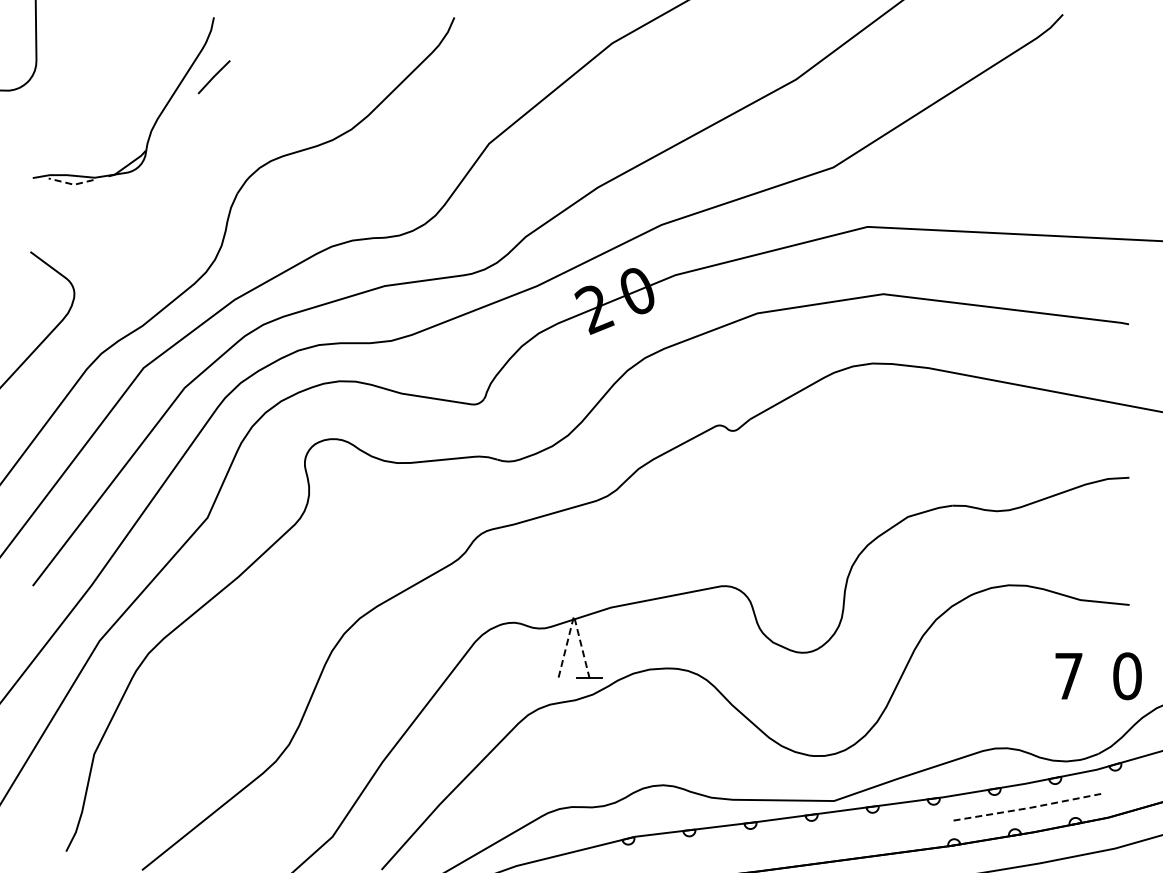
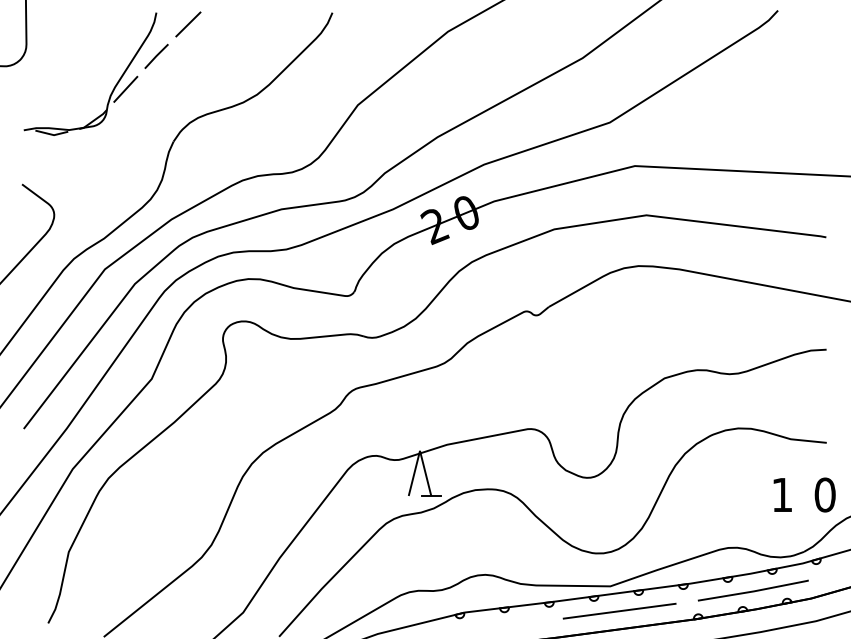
line: (257, 33) -> (188, 24), added
line: (171, 122) -> (125, 89), added
line: (71, 184) -> (52, 135), dashed -> solid
line: (574, 615) -> (420, 450), dashed -> solid
text: (1068, 676) -> (782, 495), 7 -> 1
line: (1029, 807) -> (753, 591), dashed -> solid
line: (846, 834) -> (619, 610), added

